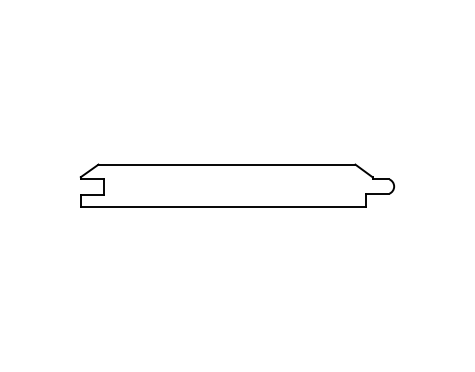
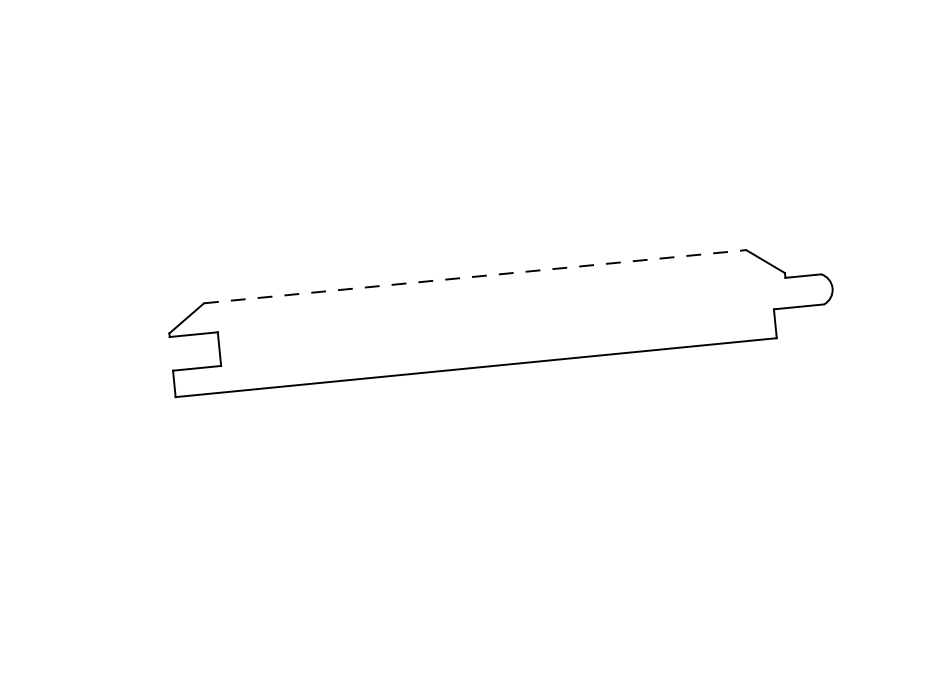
line: (227, 164) -> (476, 276), solid -> dashed

